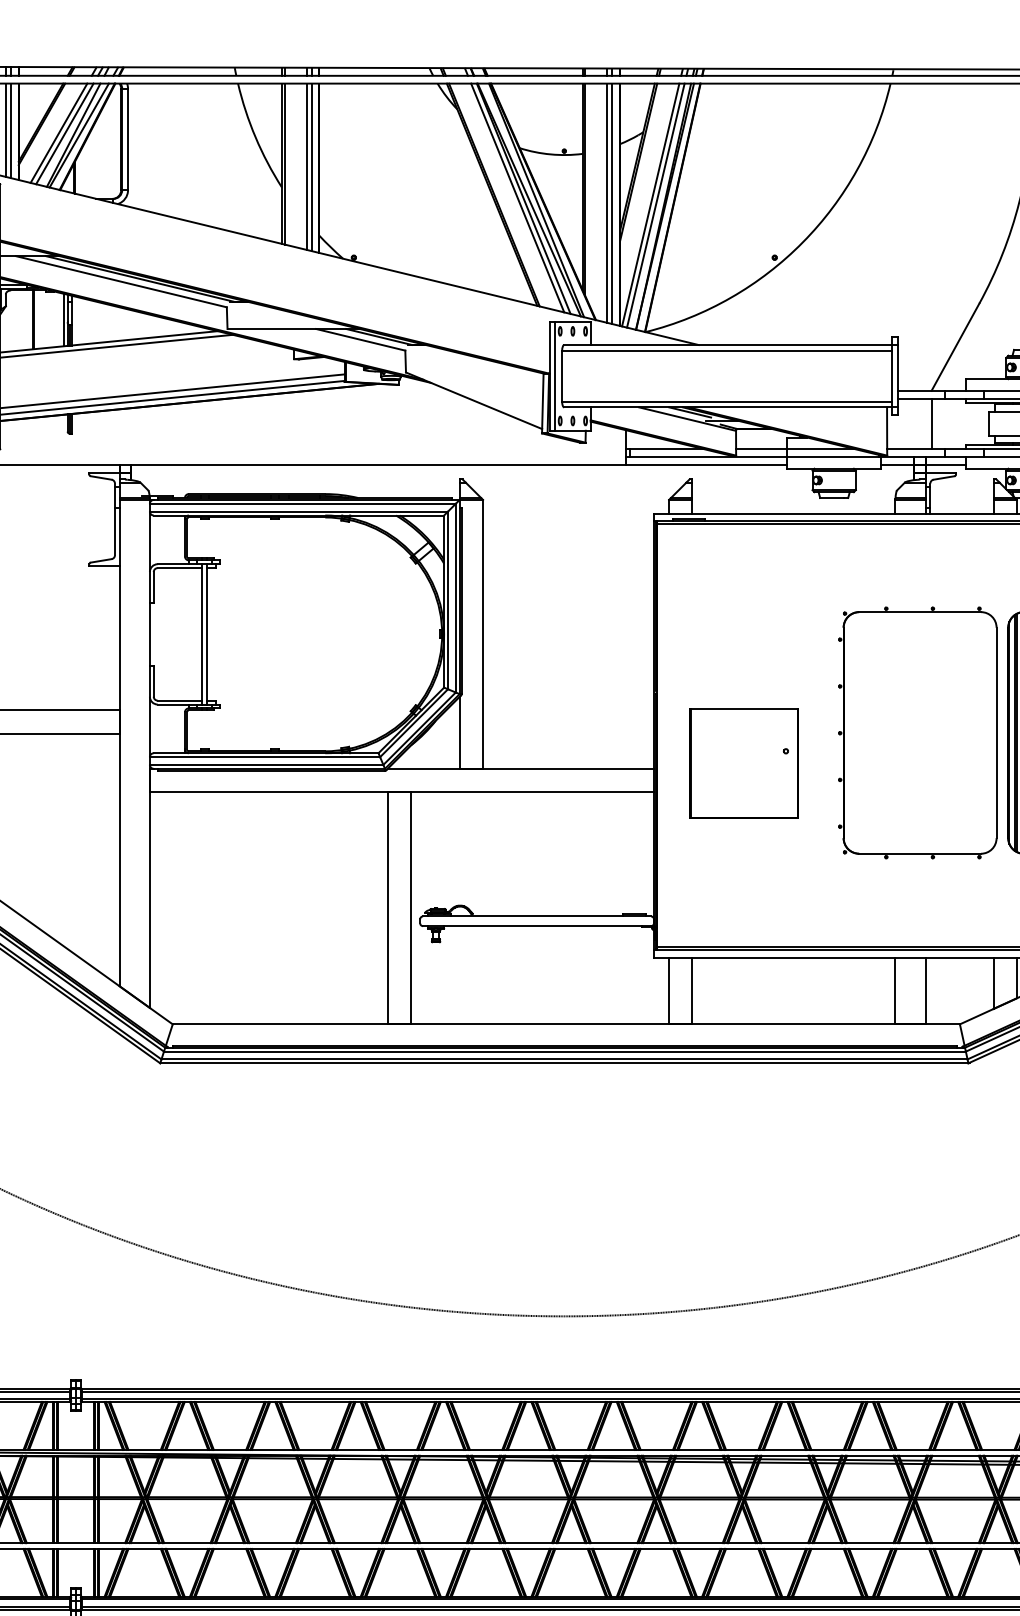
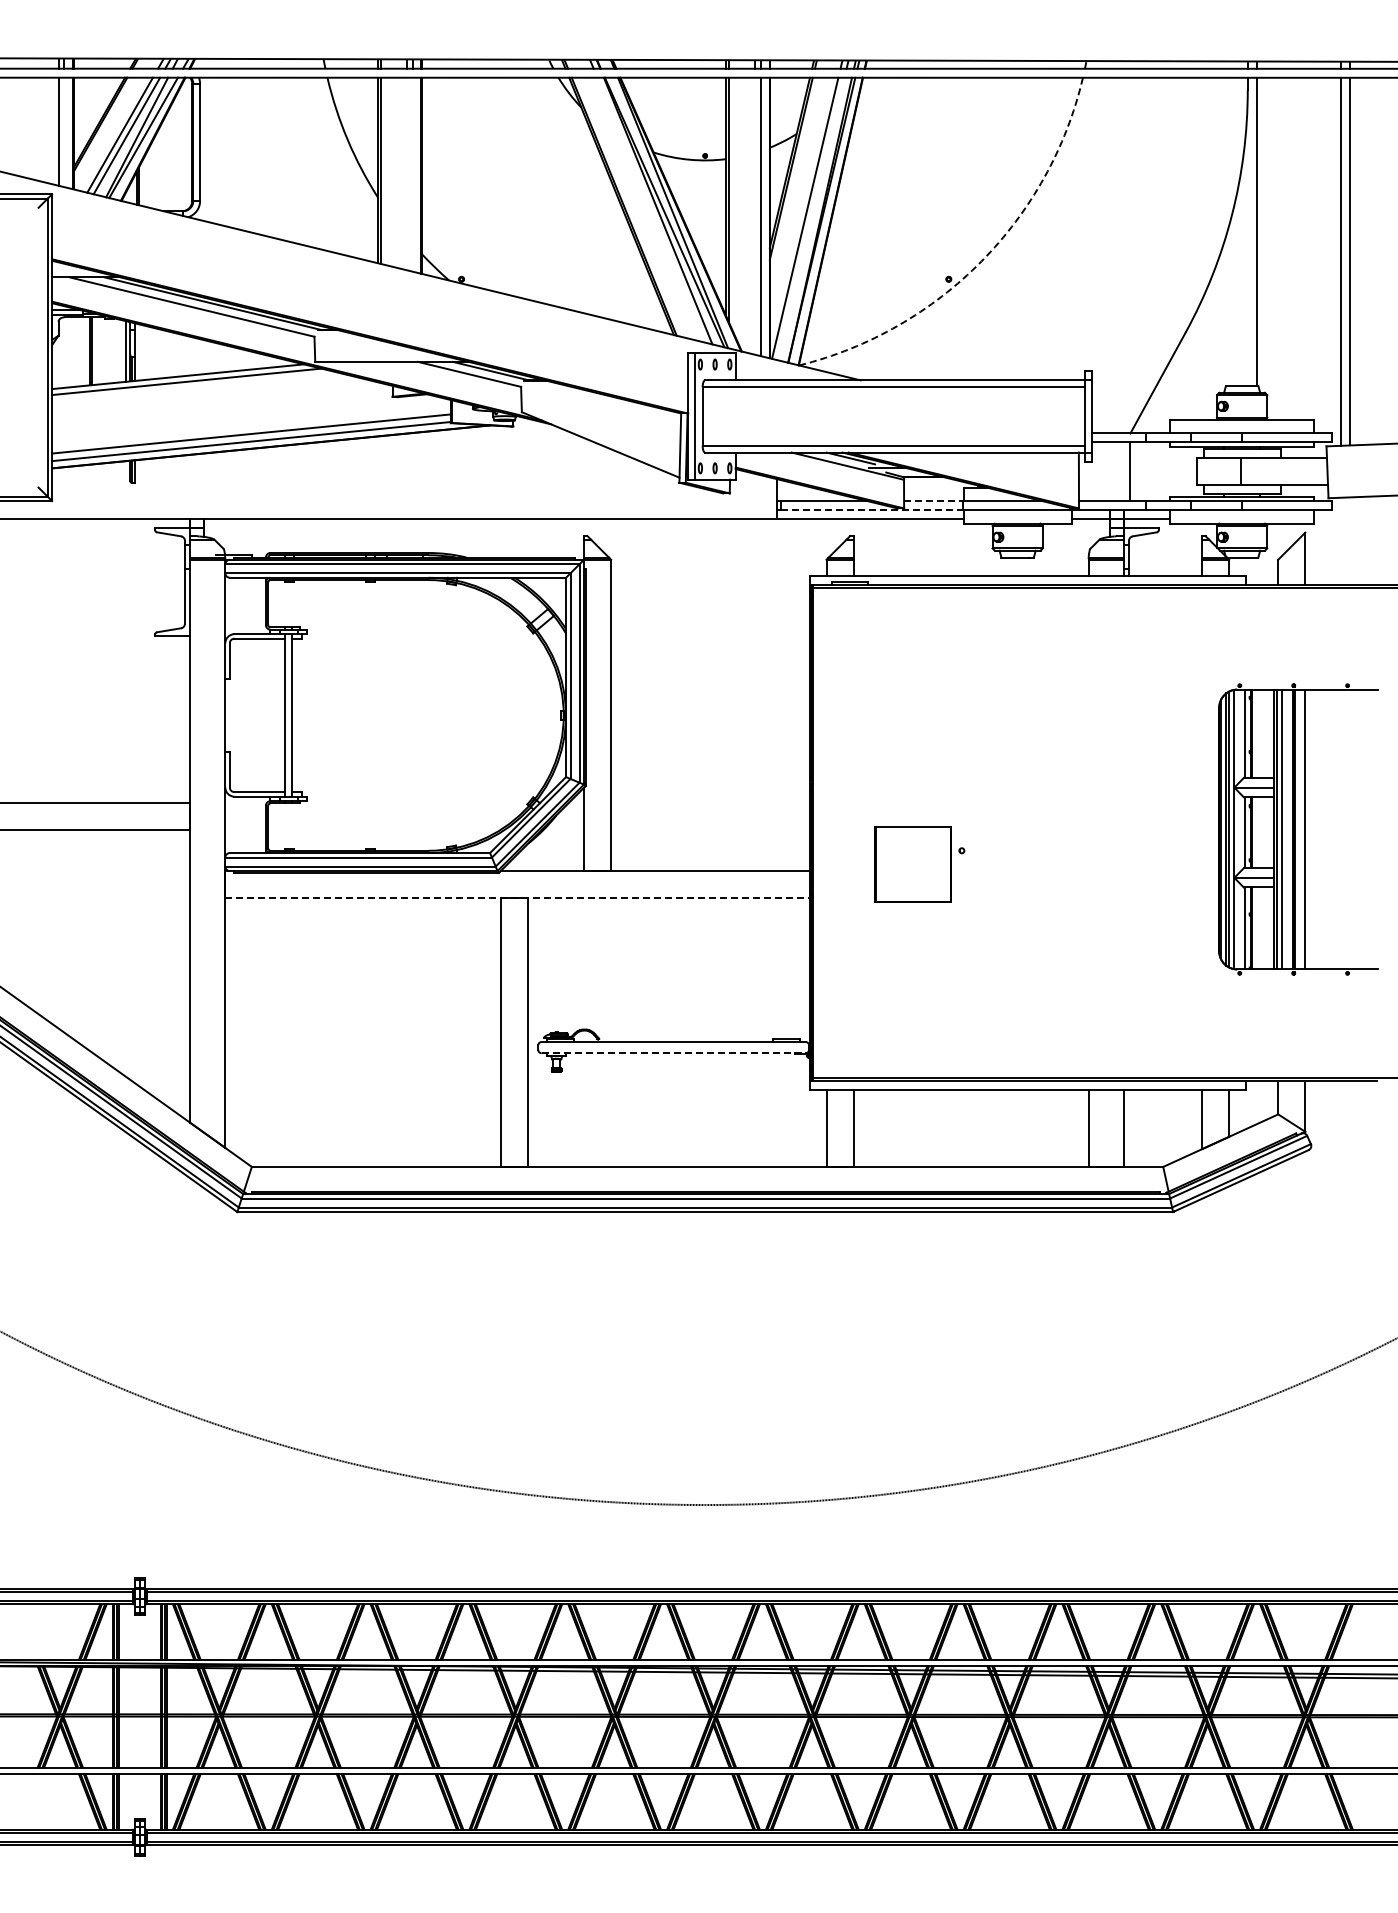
line: (10, 130) -> (64, 132), removed
line: (306, 166) -> (406, 173), removed
line: (311, 167) -> (412, 174), removed
line: (517, 197) -> (651, 209), removed
line: (607, 202) -> (755, 215), removed
line: (655, 205) -> (810, 218), removed
arc: (802, 242) -> (981, 261), solid -> dashed
line: (761, 449) -> (933, 501), solid -> dashed
line: (708, 457) -> (872, 510), solid -> dashed
part: (917, 732) -> (1114, 829), removed
part: (743, 763) -> (912, 864), size x0.6
line: (402, 792) -> (517, 898), solid -> dashed
line: (536, 926) -> (673, 1053), solid -> dashed

